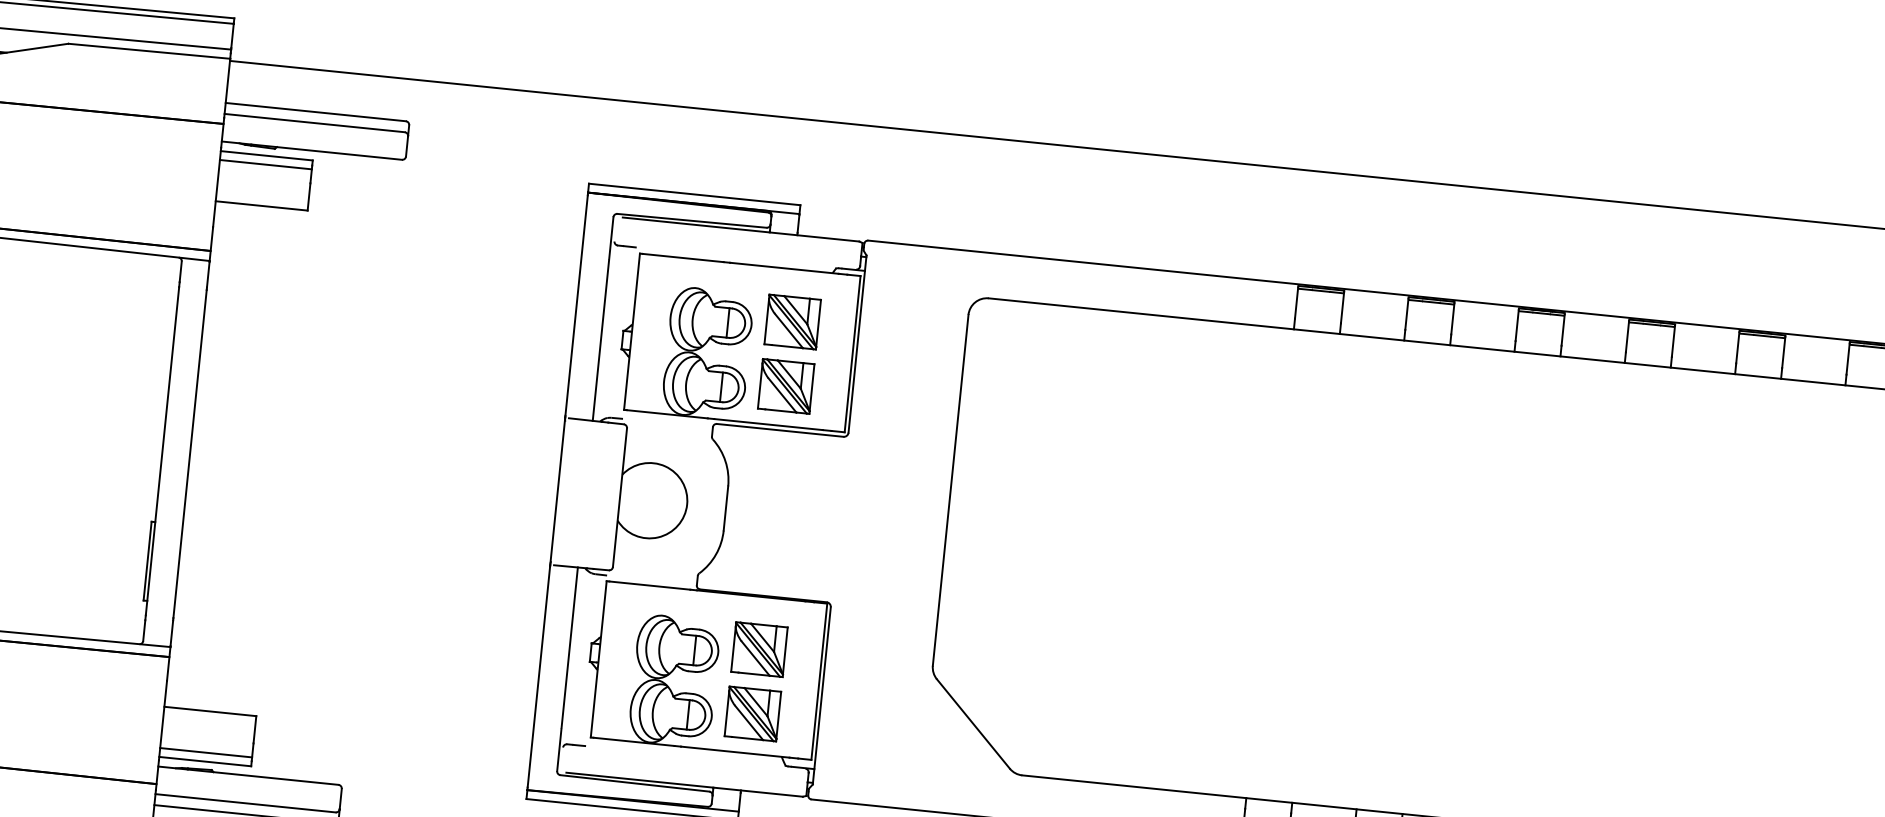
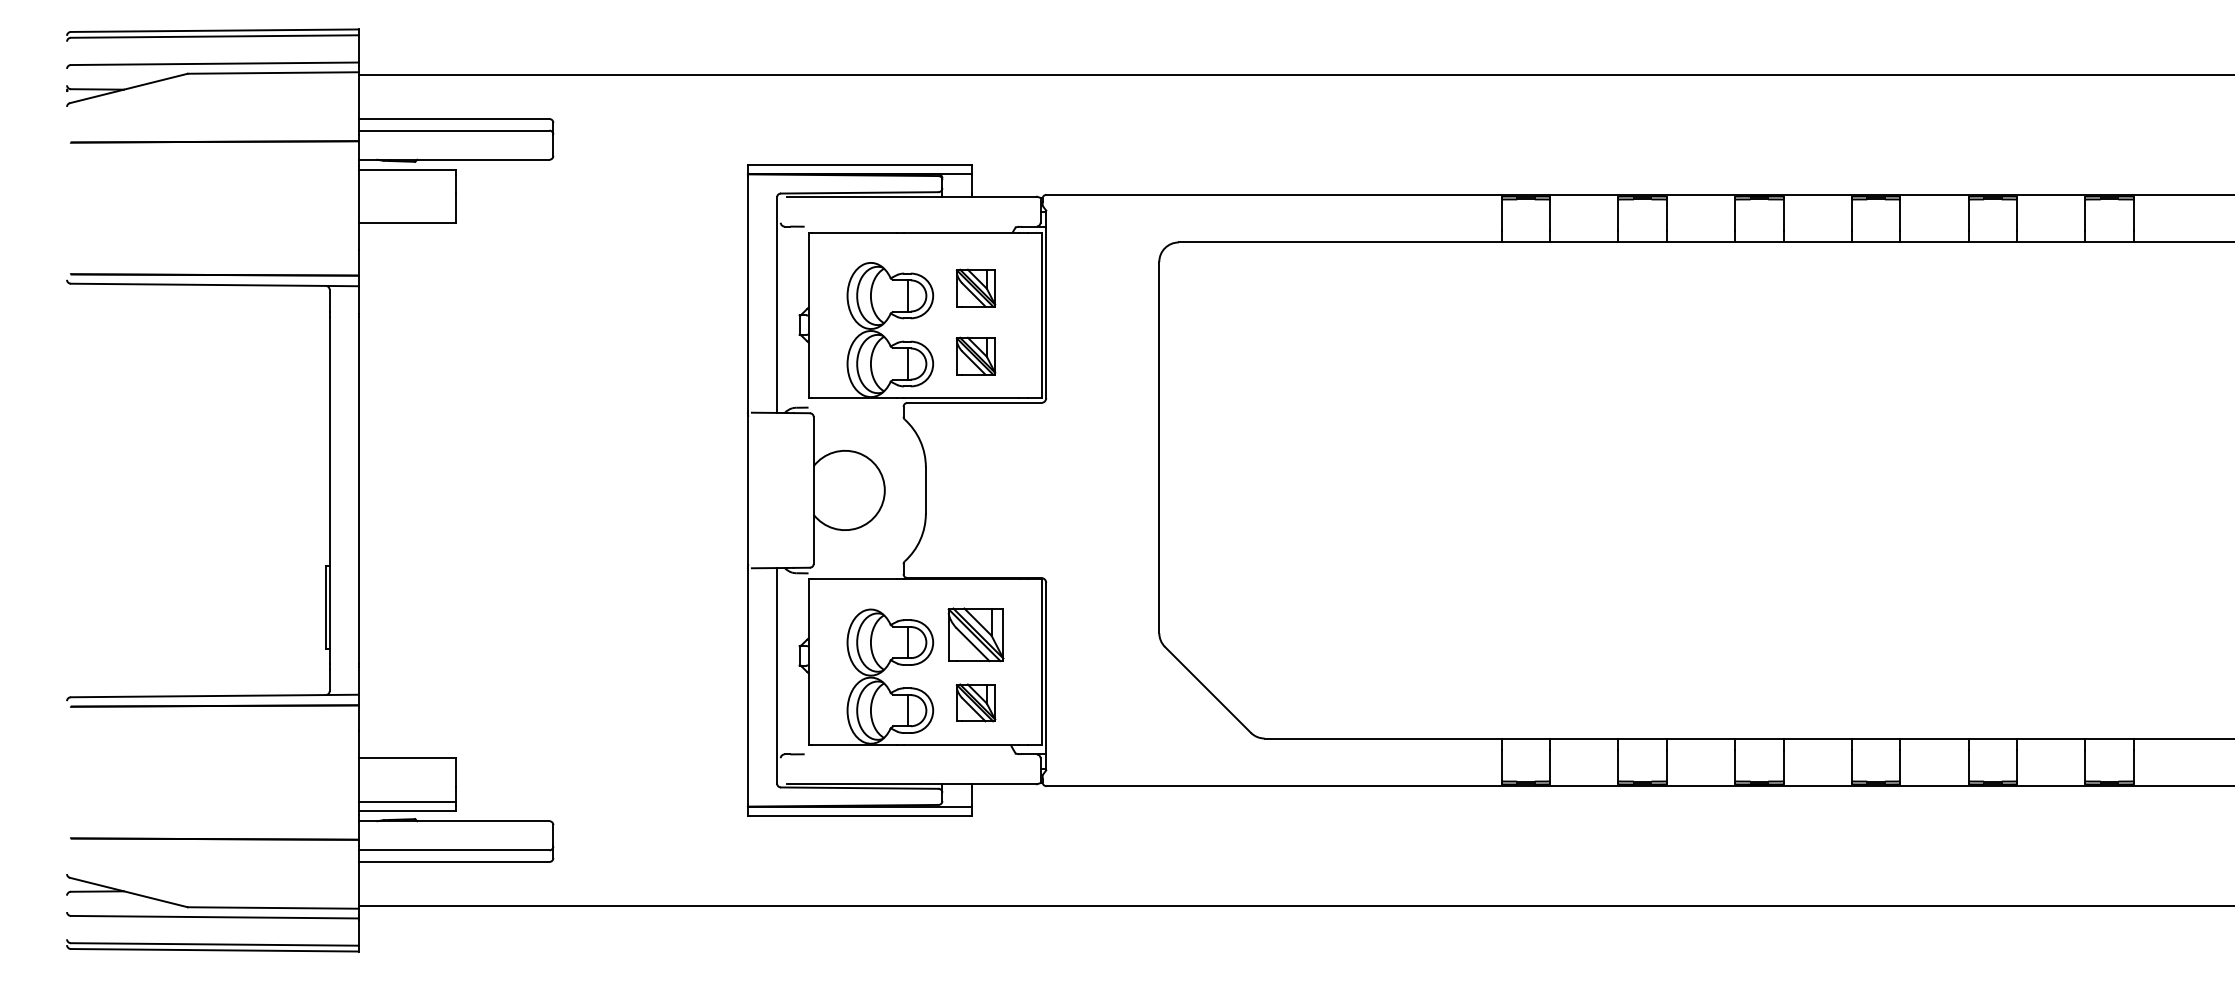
line: (265, 164) -> (407, 179), removed
part: (792, 321) -> (975, 287), size x0.7
part: (785, 385) -> (975, 355), size x0.7
part: (752, 713) -> (975, 702), size x0.7

